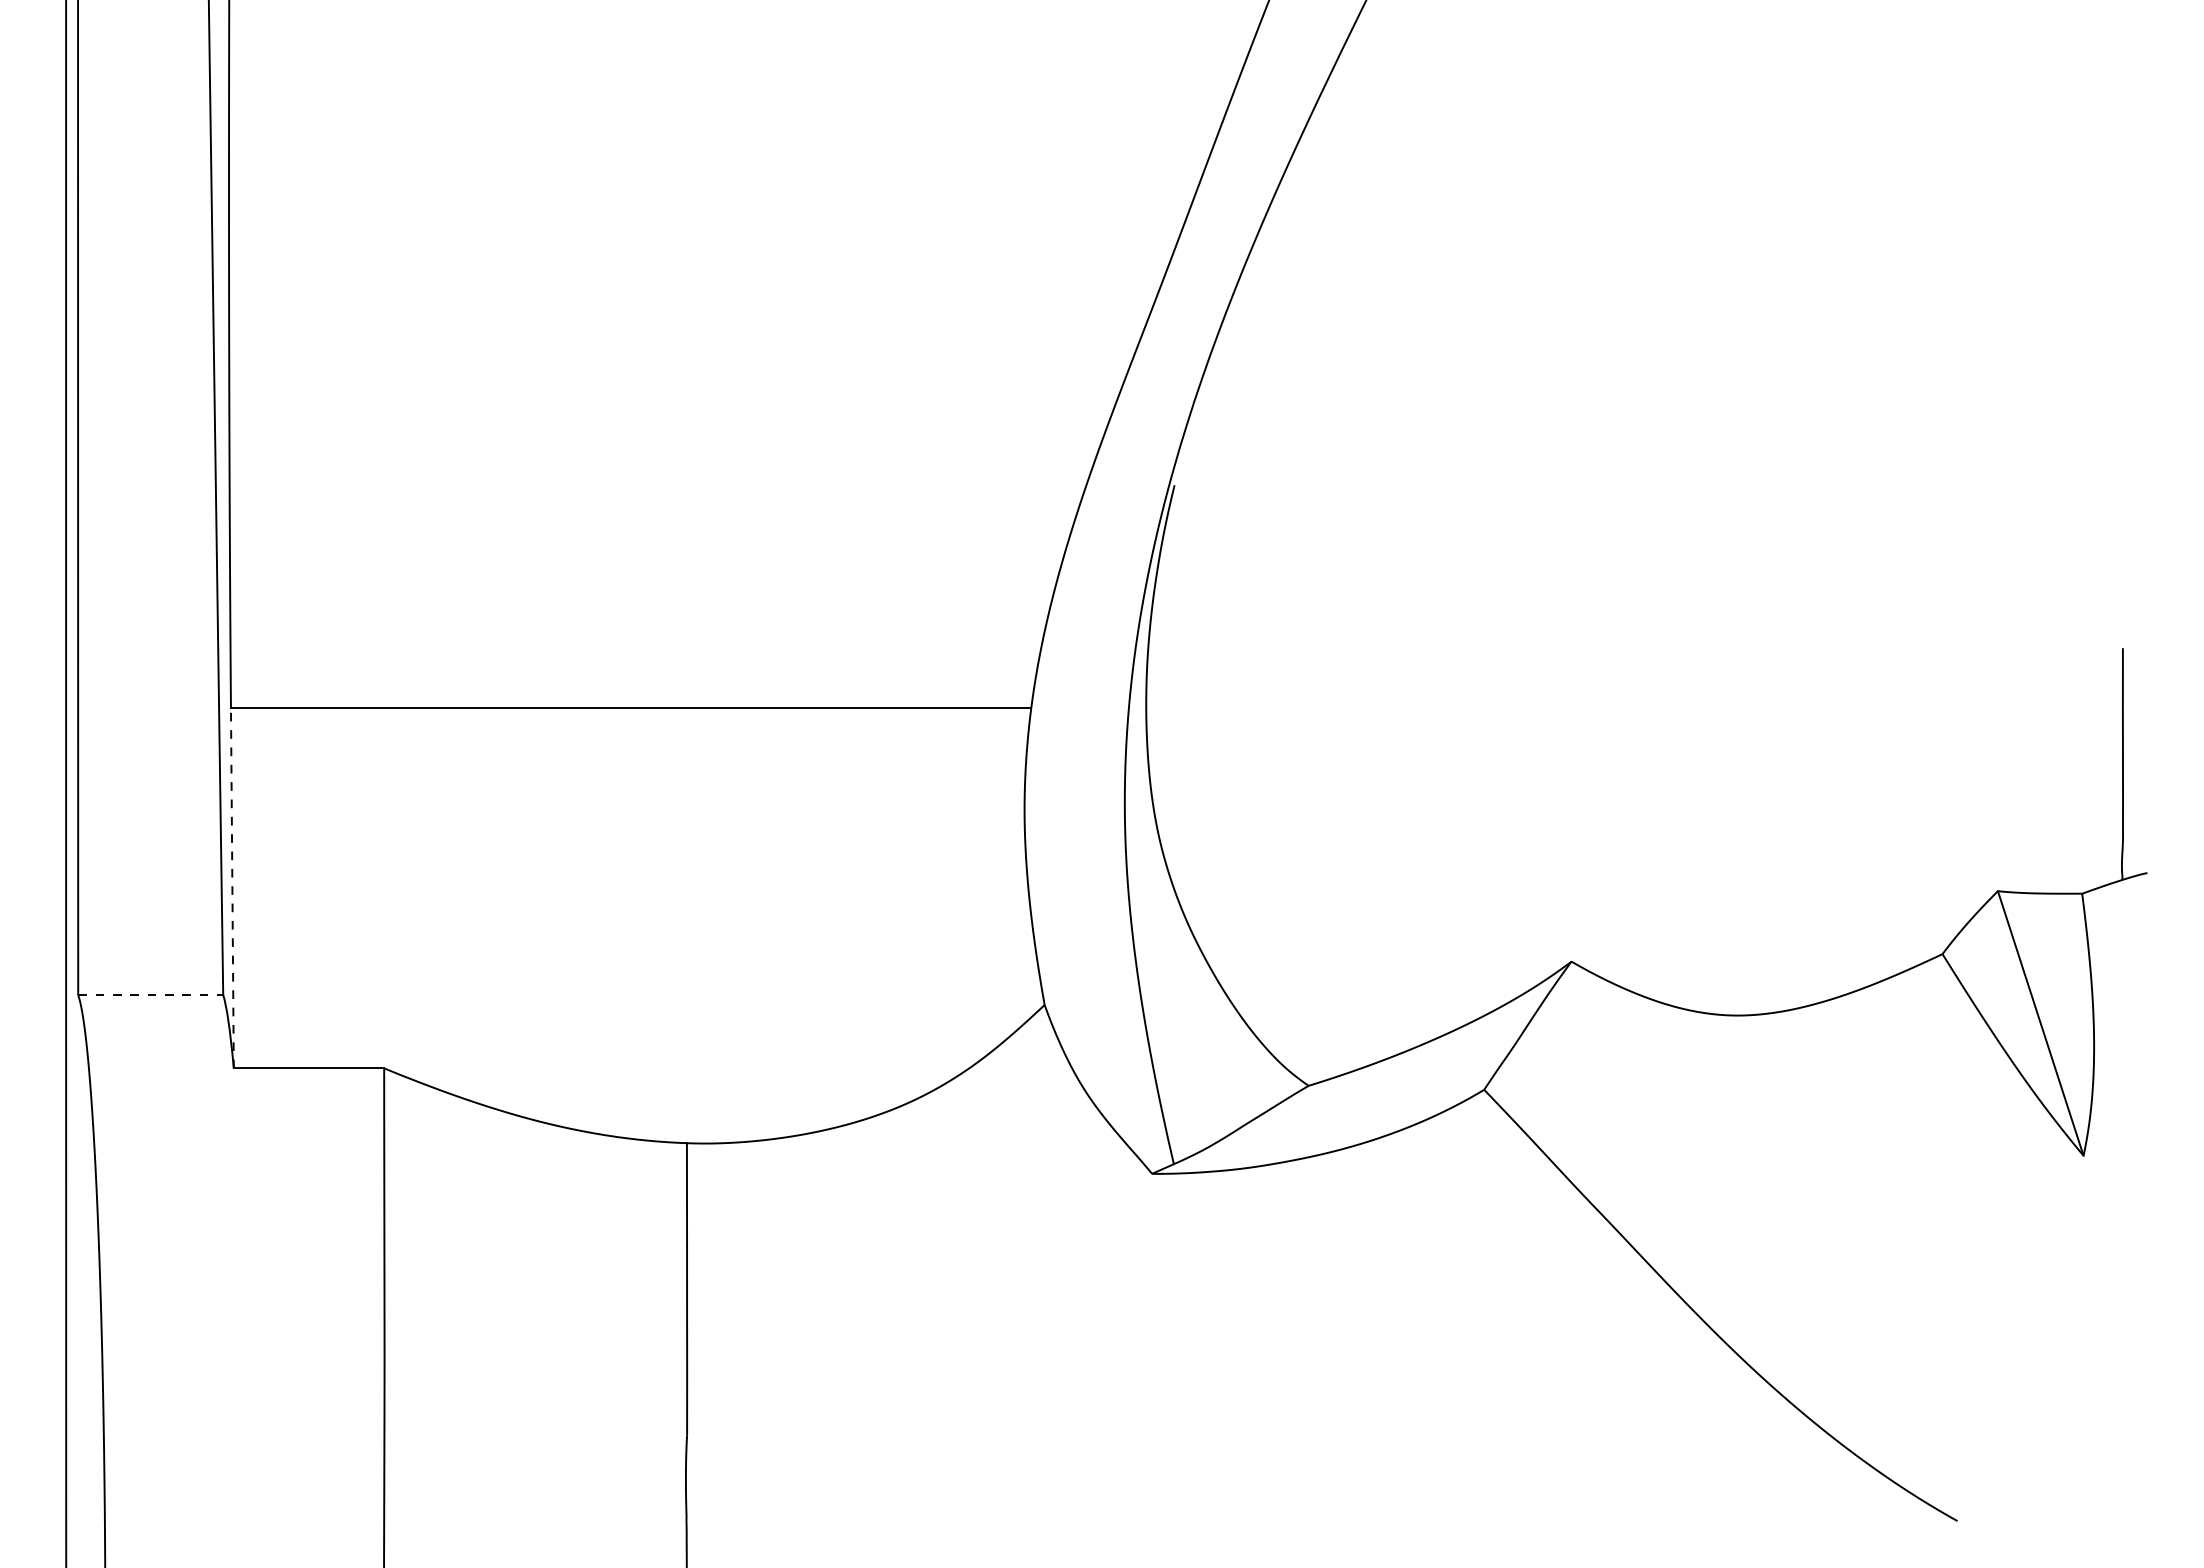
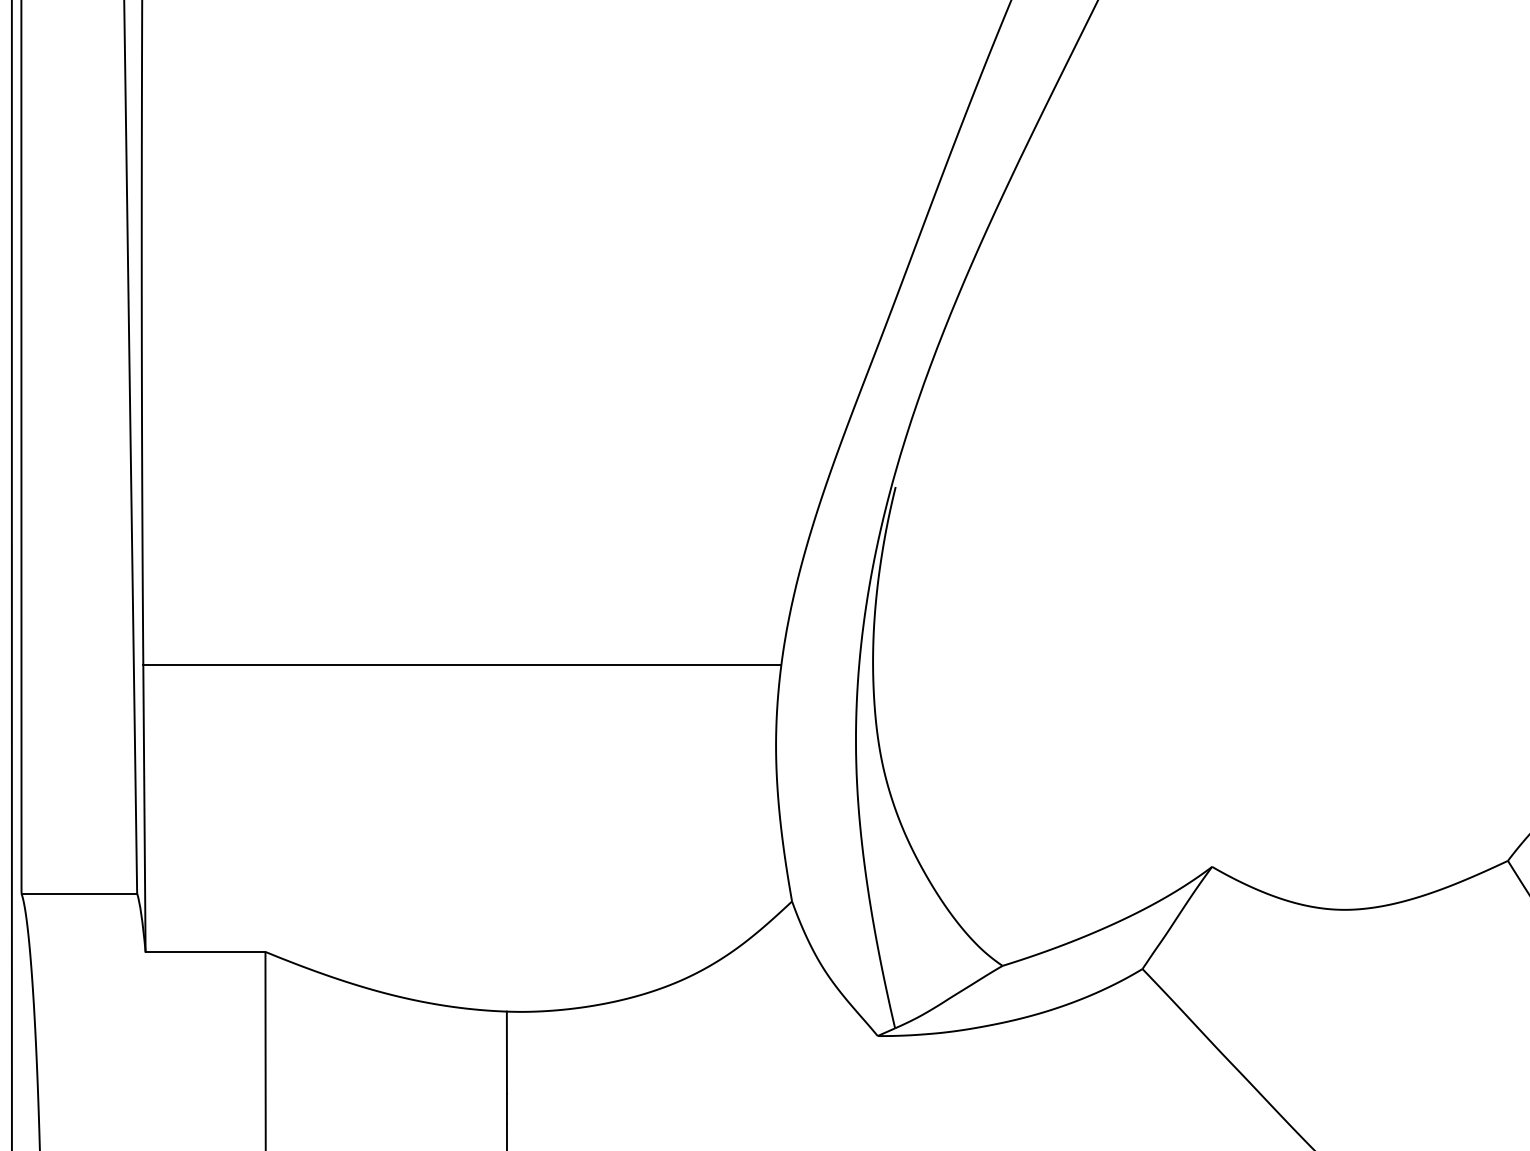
line: (232, 887) -> (144, 807), dashed -> solid
line: (150, 995) -> (79, 893), dashed -> solid

